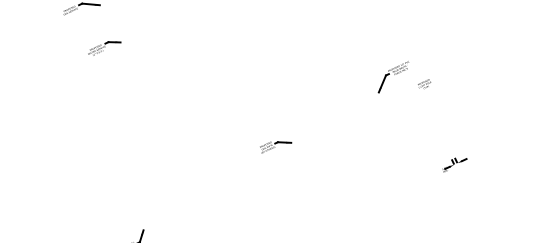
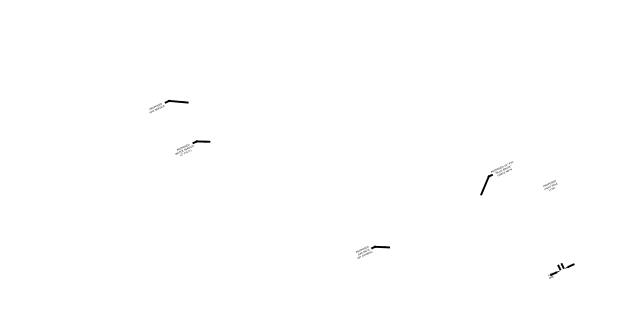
text: (424, 84) -> (550, 185), moved

